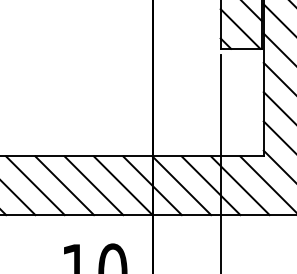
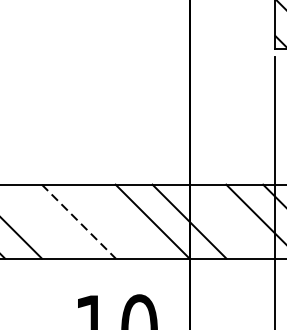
line: (35, 185) -> (42, 221), removed
line: (93, 185) -> (115, 221), removed
line: (181, 185) -> (225, 221), removed
line: (65, 186) -> (79, 222), solid -> dashed

